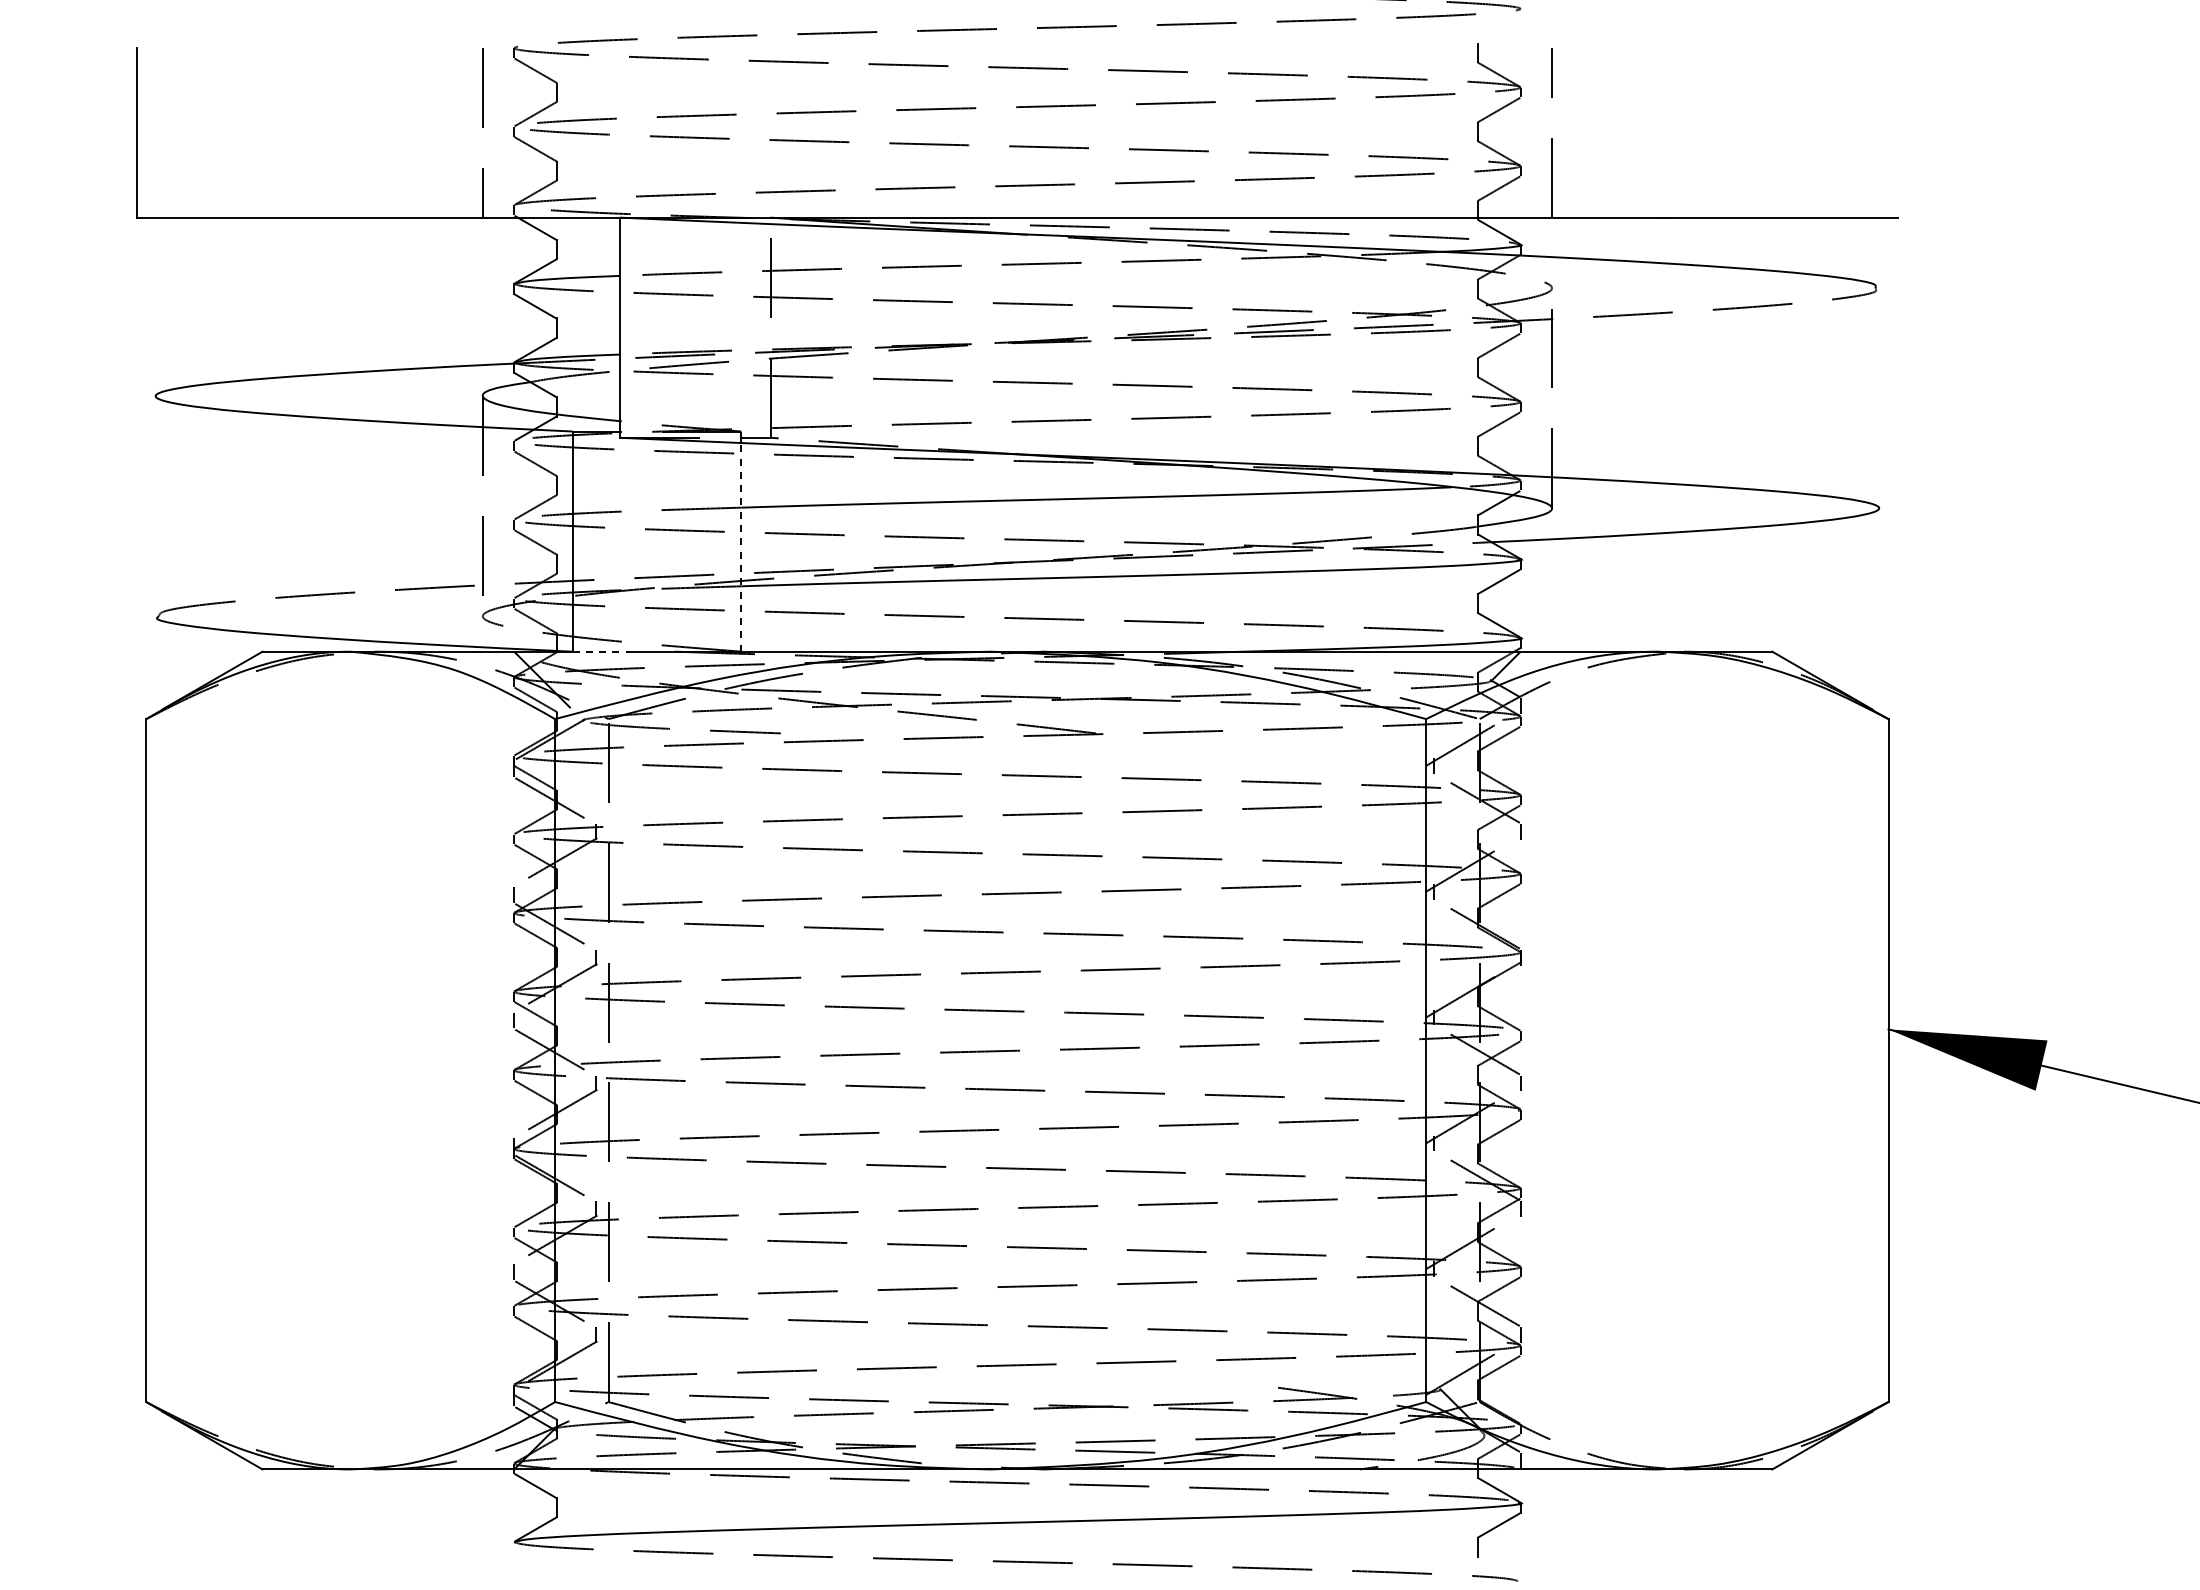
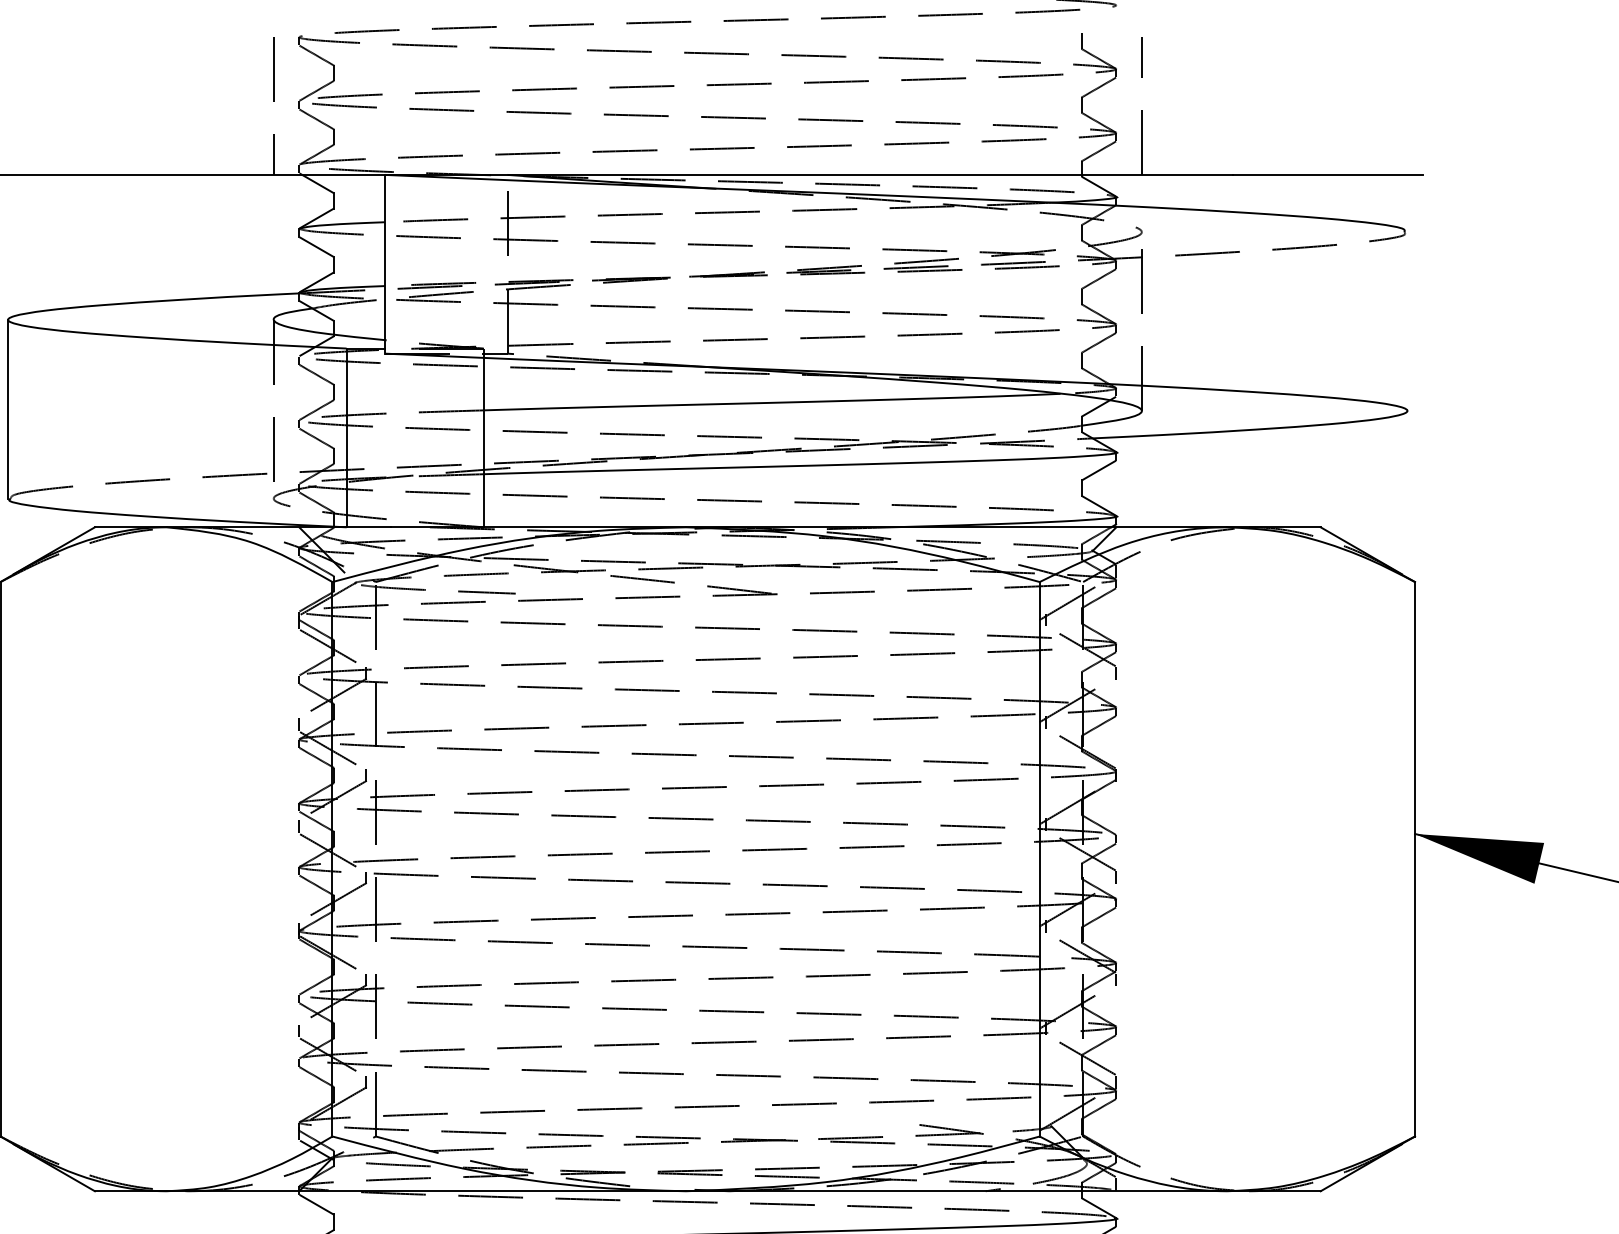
line: (155, 506) -> (8, 409), added
line: (741, 546) -> (483, 441), dashed -> solid
line: (600, 651) -> (369, 527), dashed -> solid

